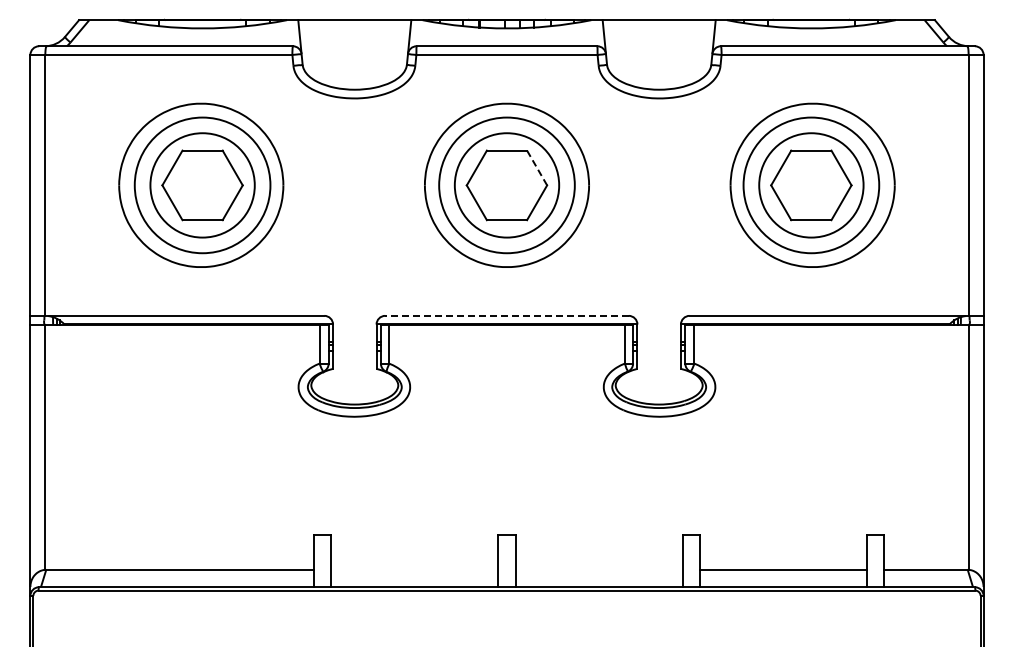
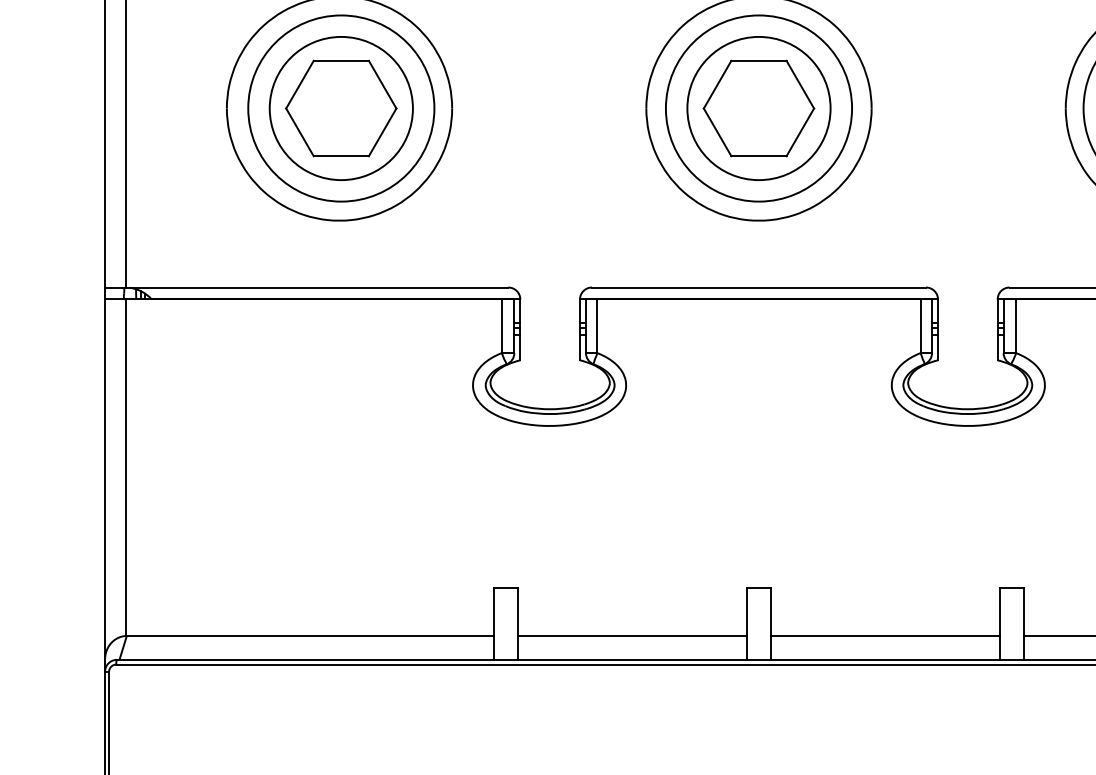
line: (536, 167) -> (799, 83), dashed -> solid
line: (507, 315) -> (759, 287), dashed -> solid
line: (414, 569) -> (632, 635), added
line: (598, 569) -> (884, 635), added

